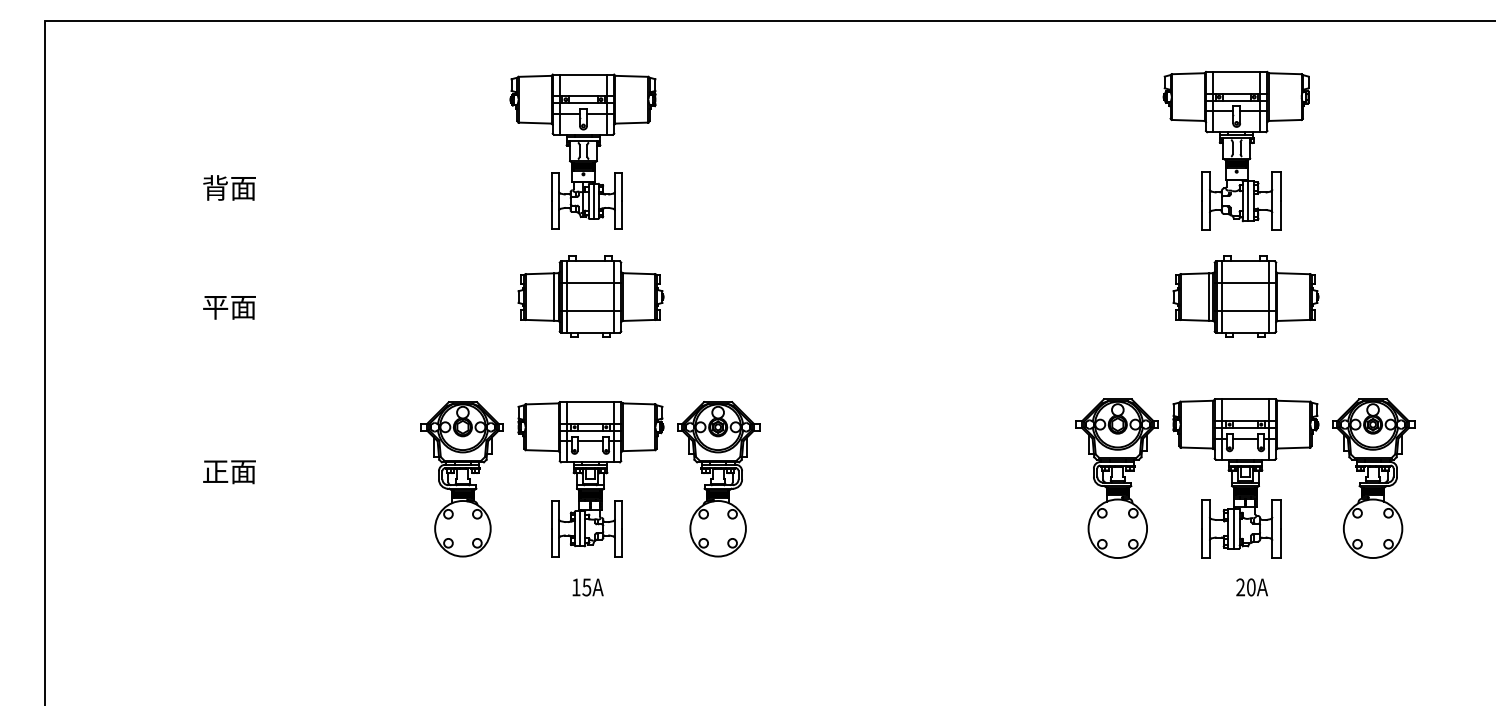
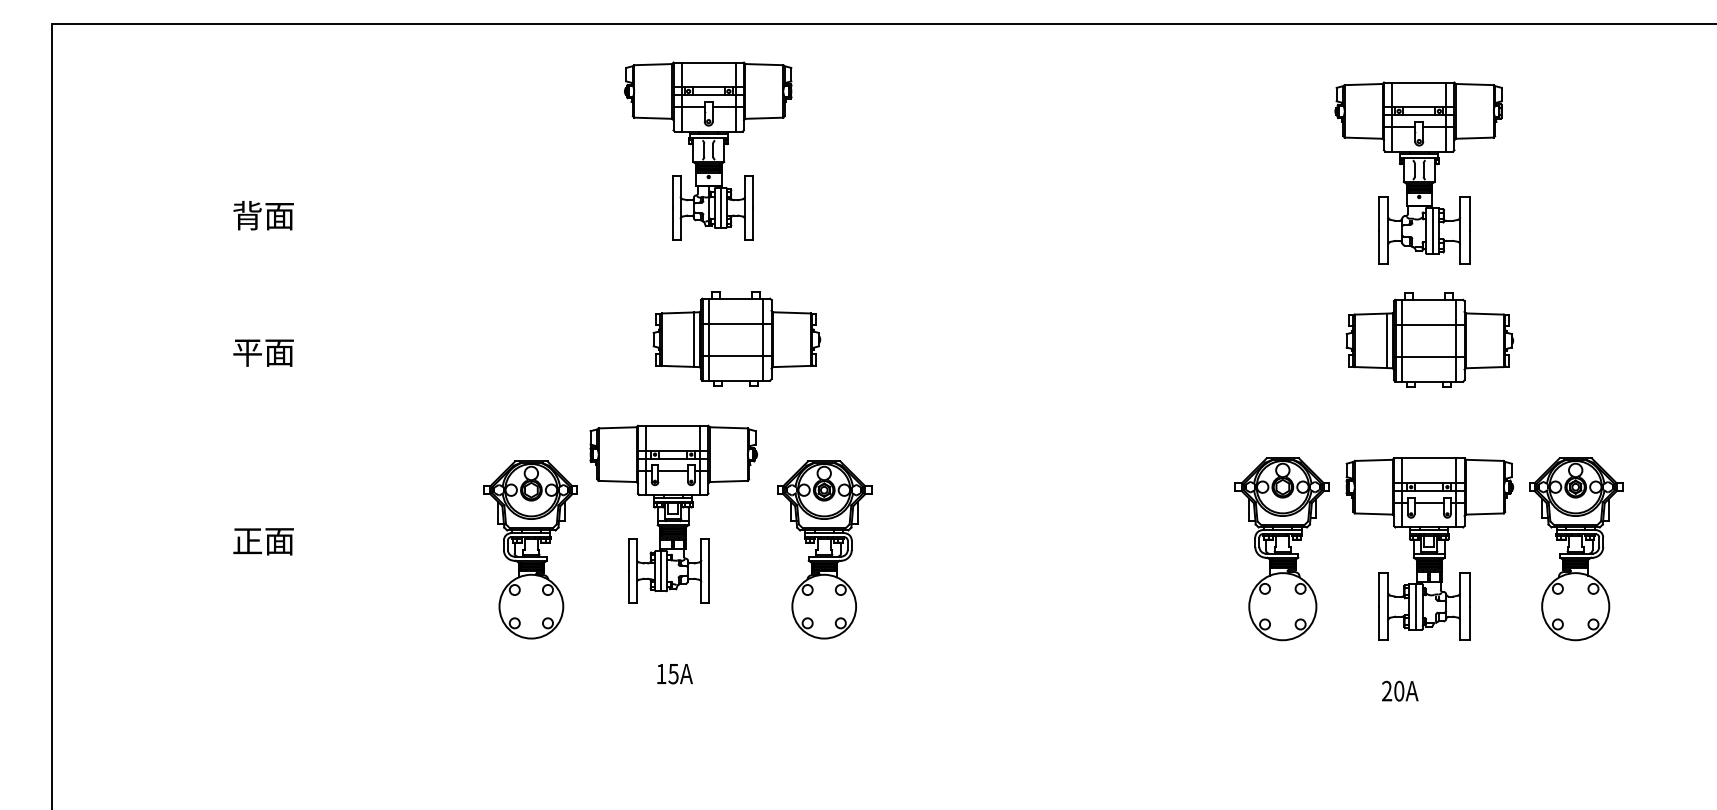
part: (582, 151) -> (707, 150), moved
part: (590, 296) -> (736, 339), moved
part: (590, 479) -> (673, 514), moved
text: (1251, 587) -> (1399, 691), moved

